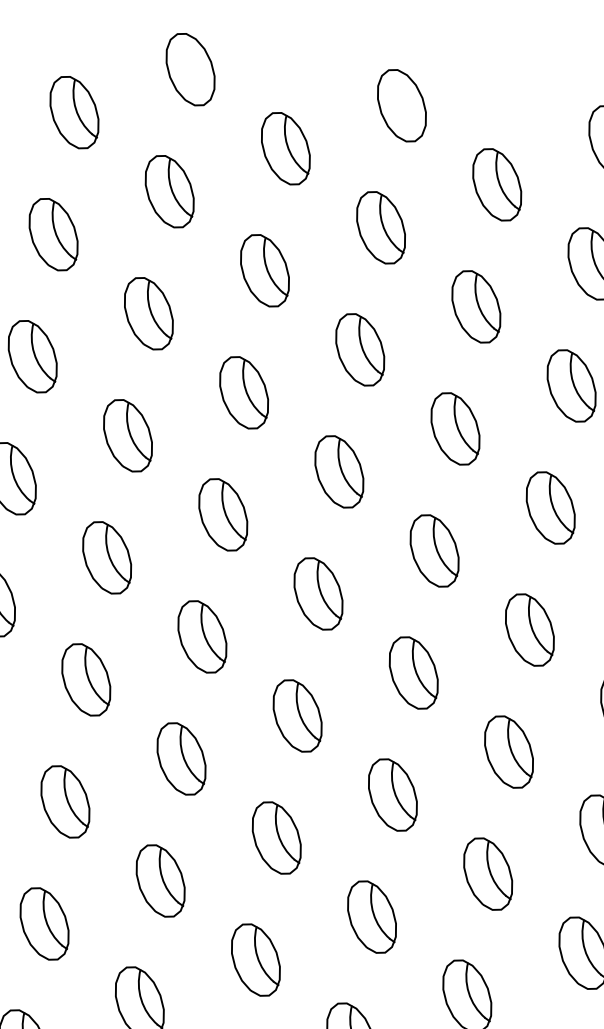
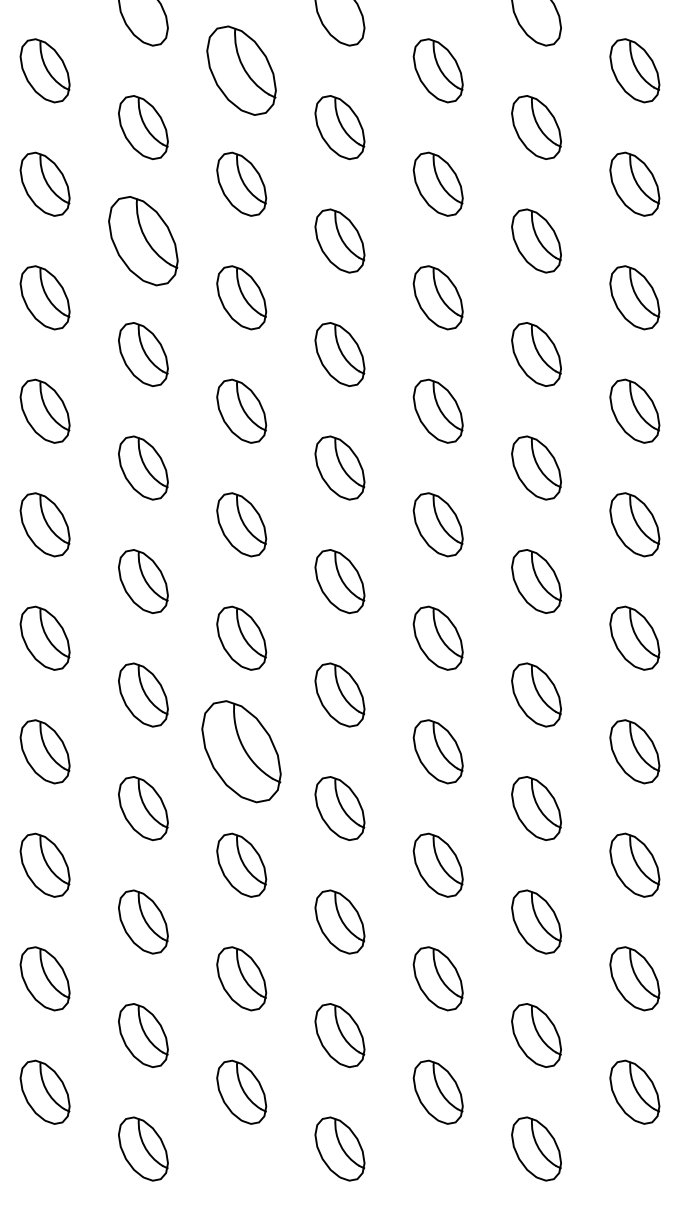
part: (285, 148) -> (241, 70), size x1.4
part: (149, 313) -> (143, 240), size x1.4
part: (160, 880) -> (241, 751), size x1.6

